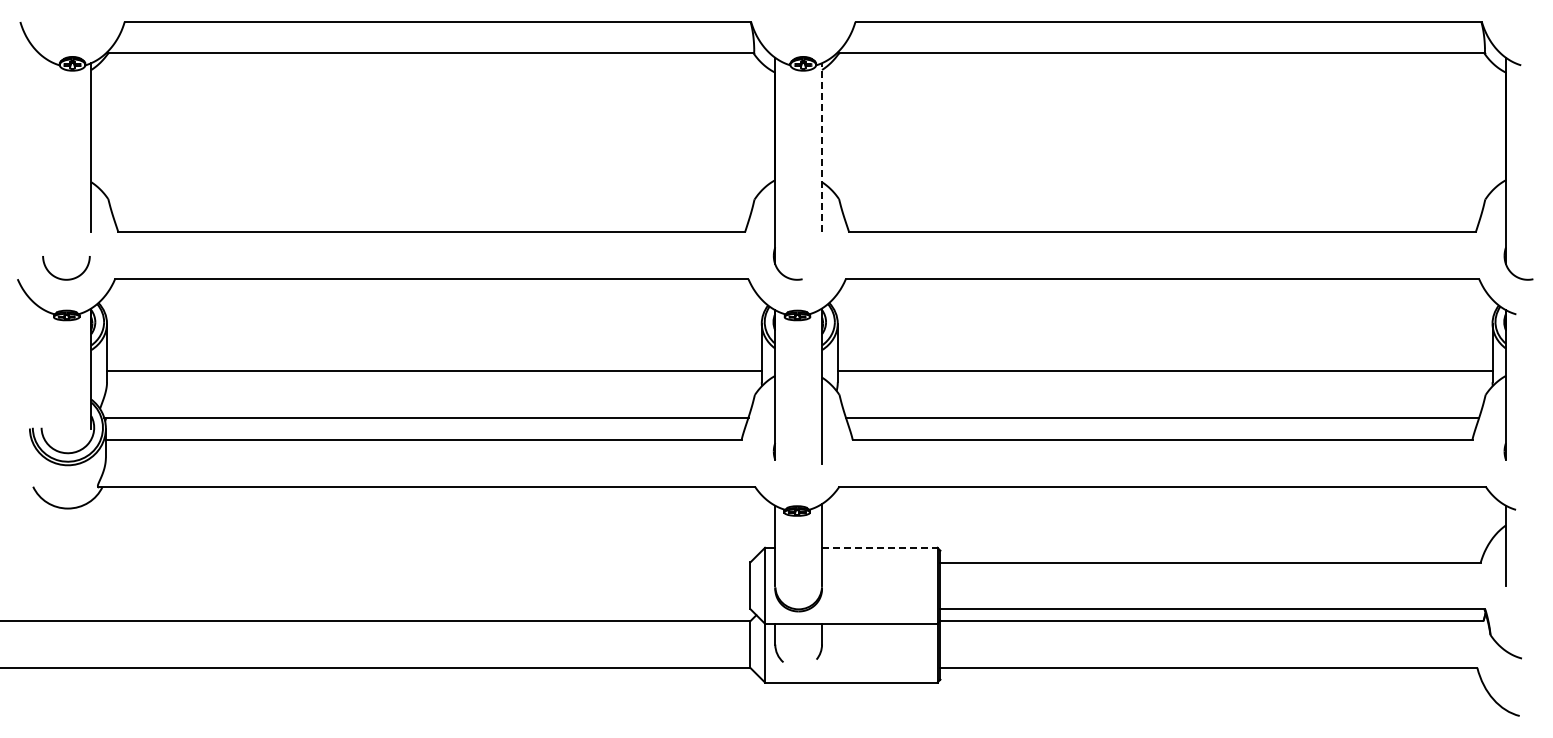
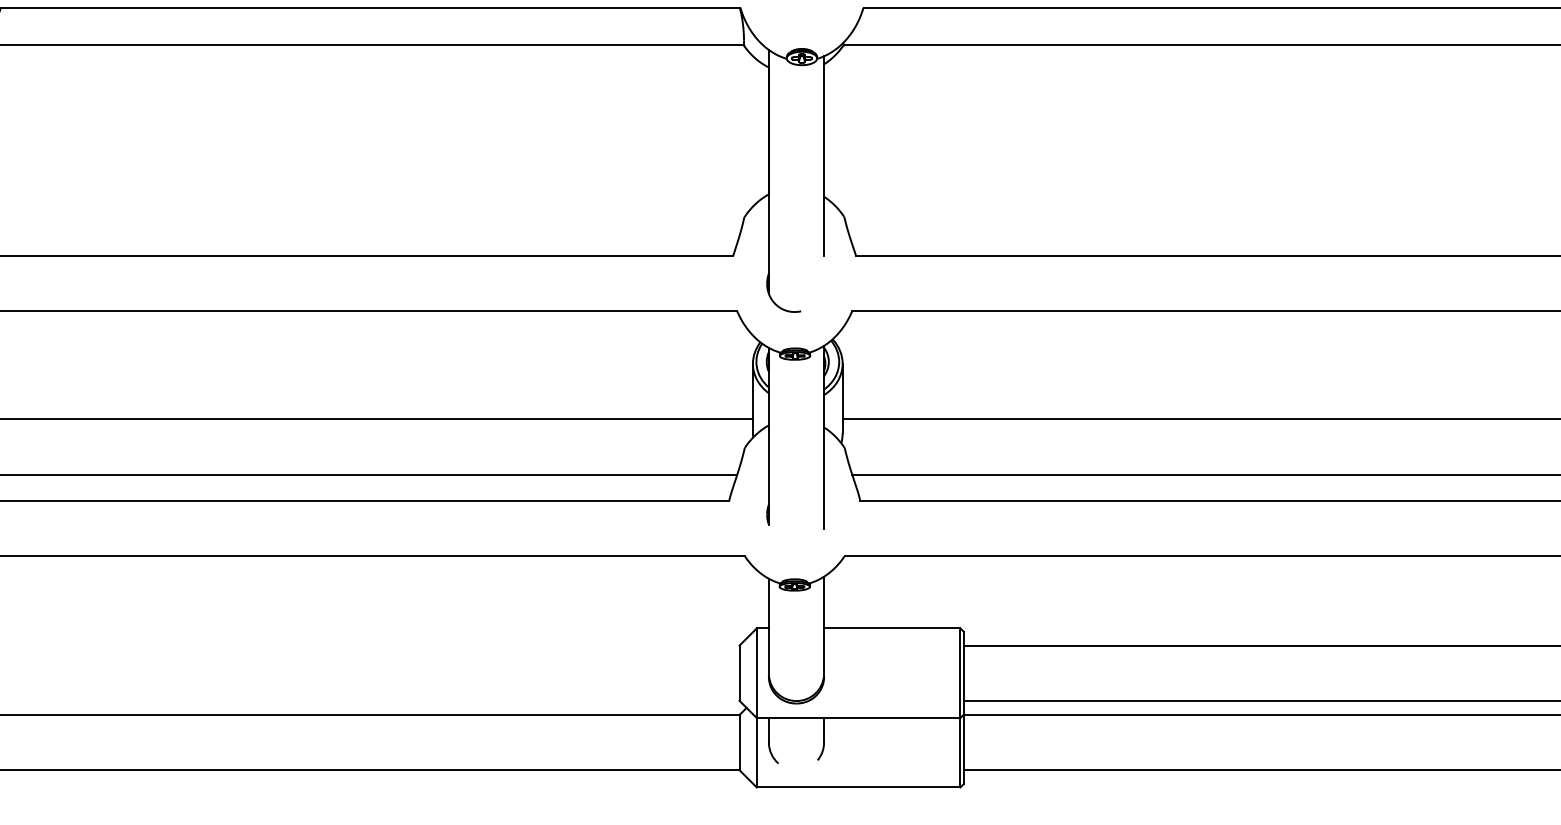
line: (822, 147) -> (824, 155), dashed -> solid
line: (879, 547) -> (891, 628), dashed -> solid

